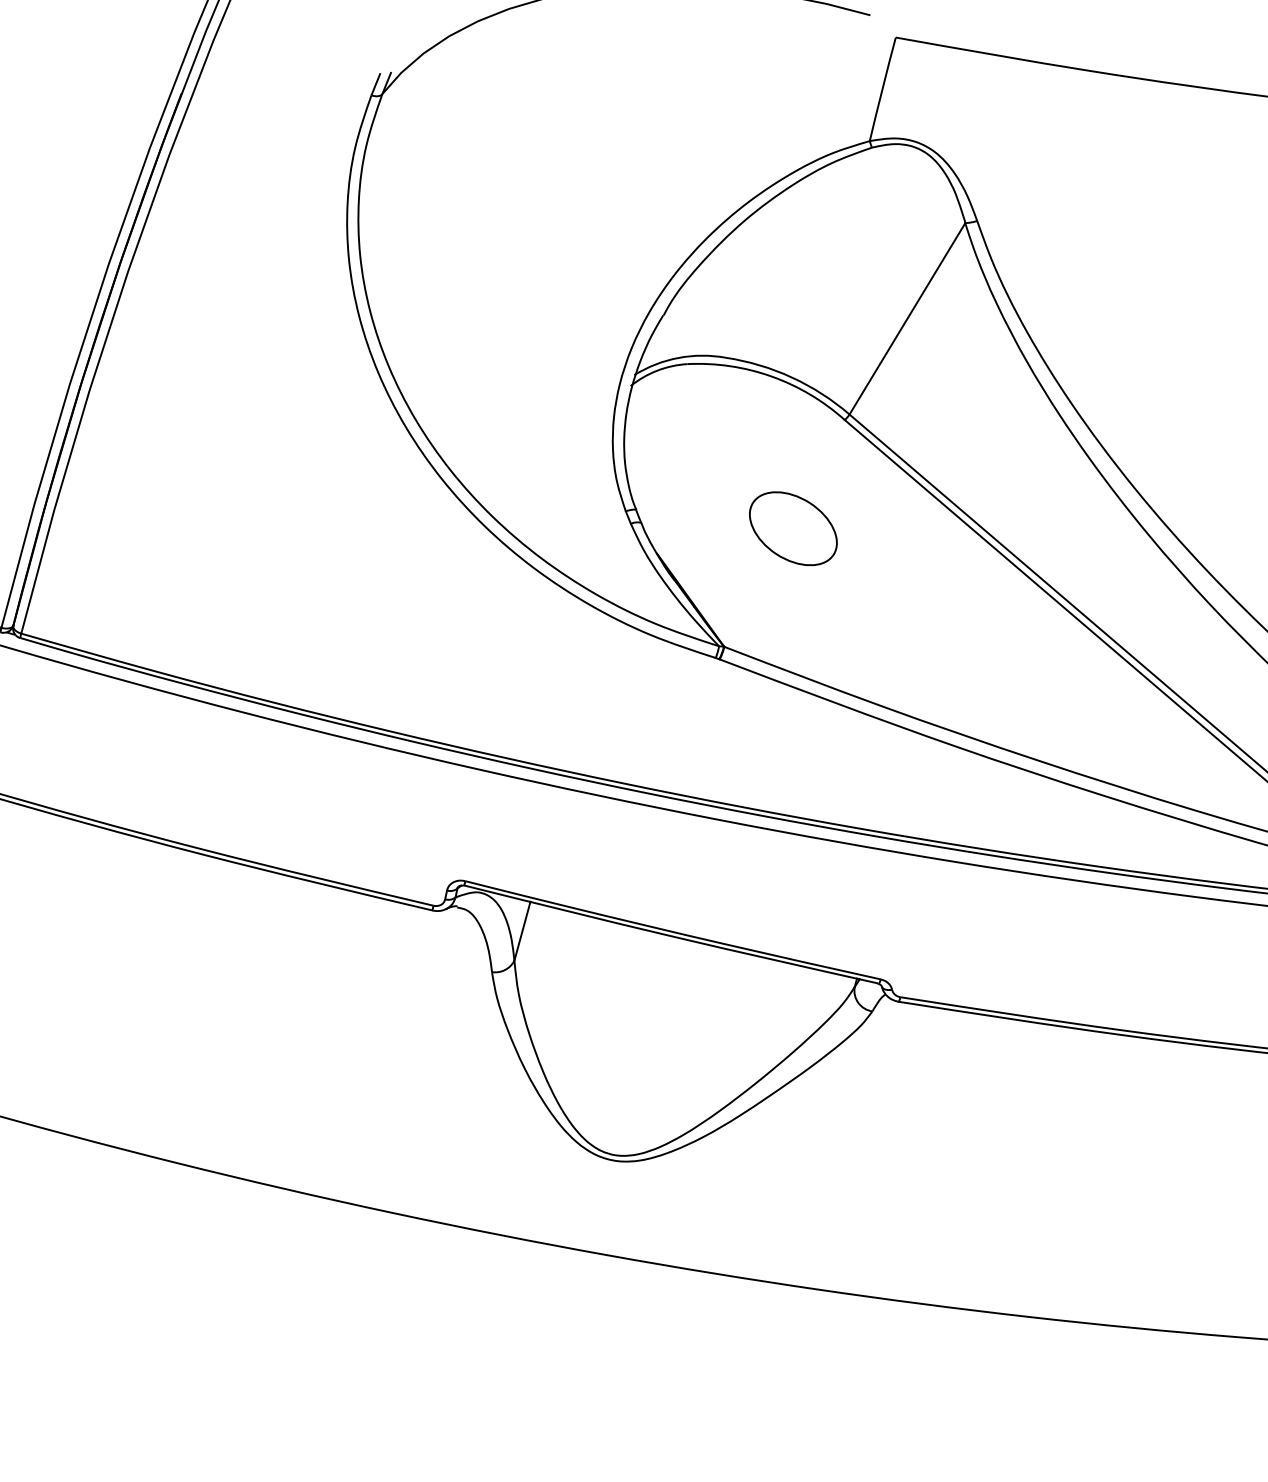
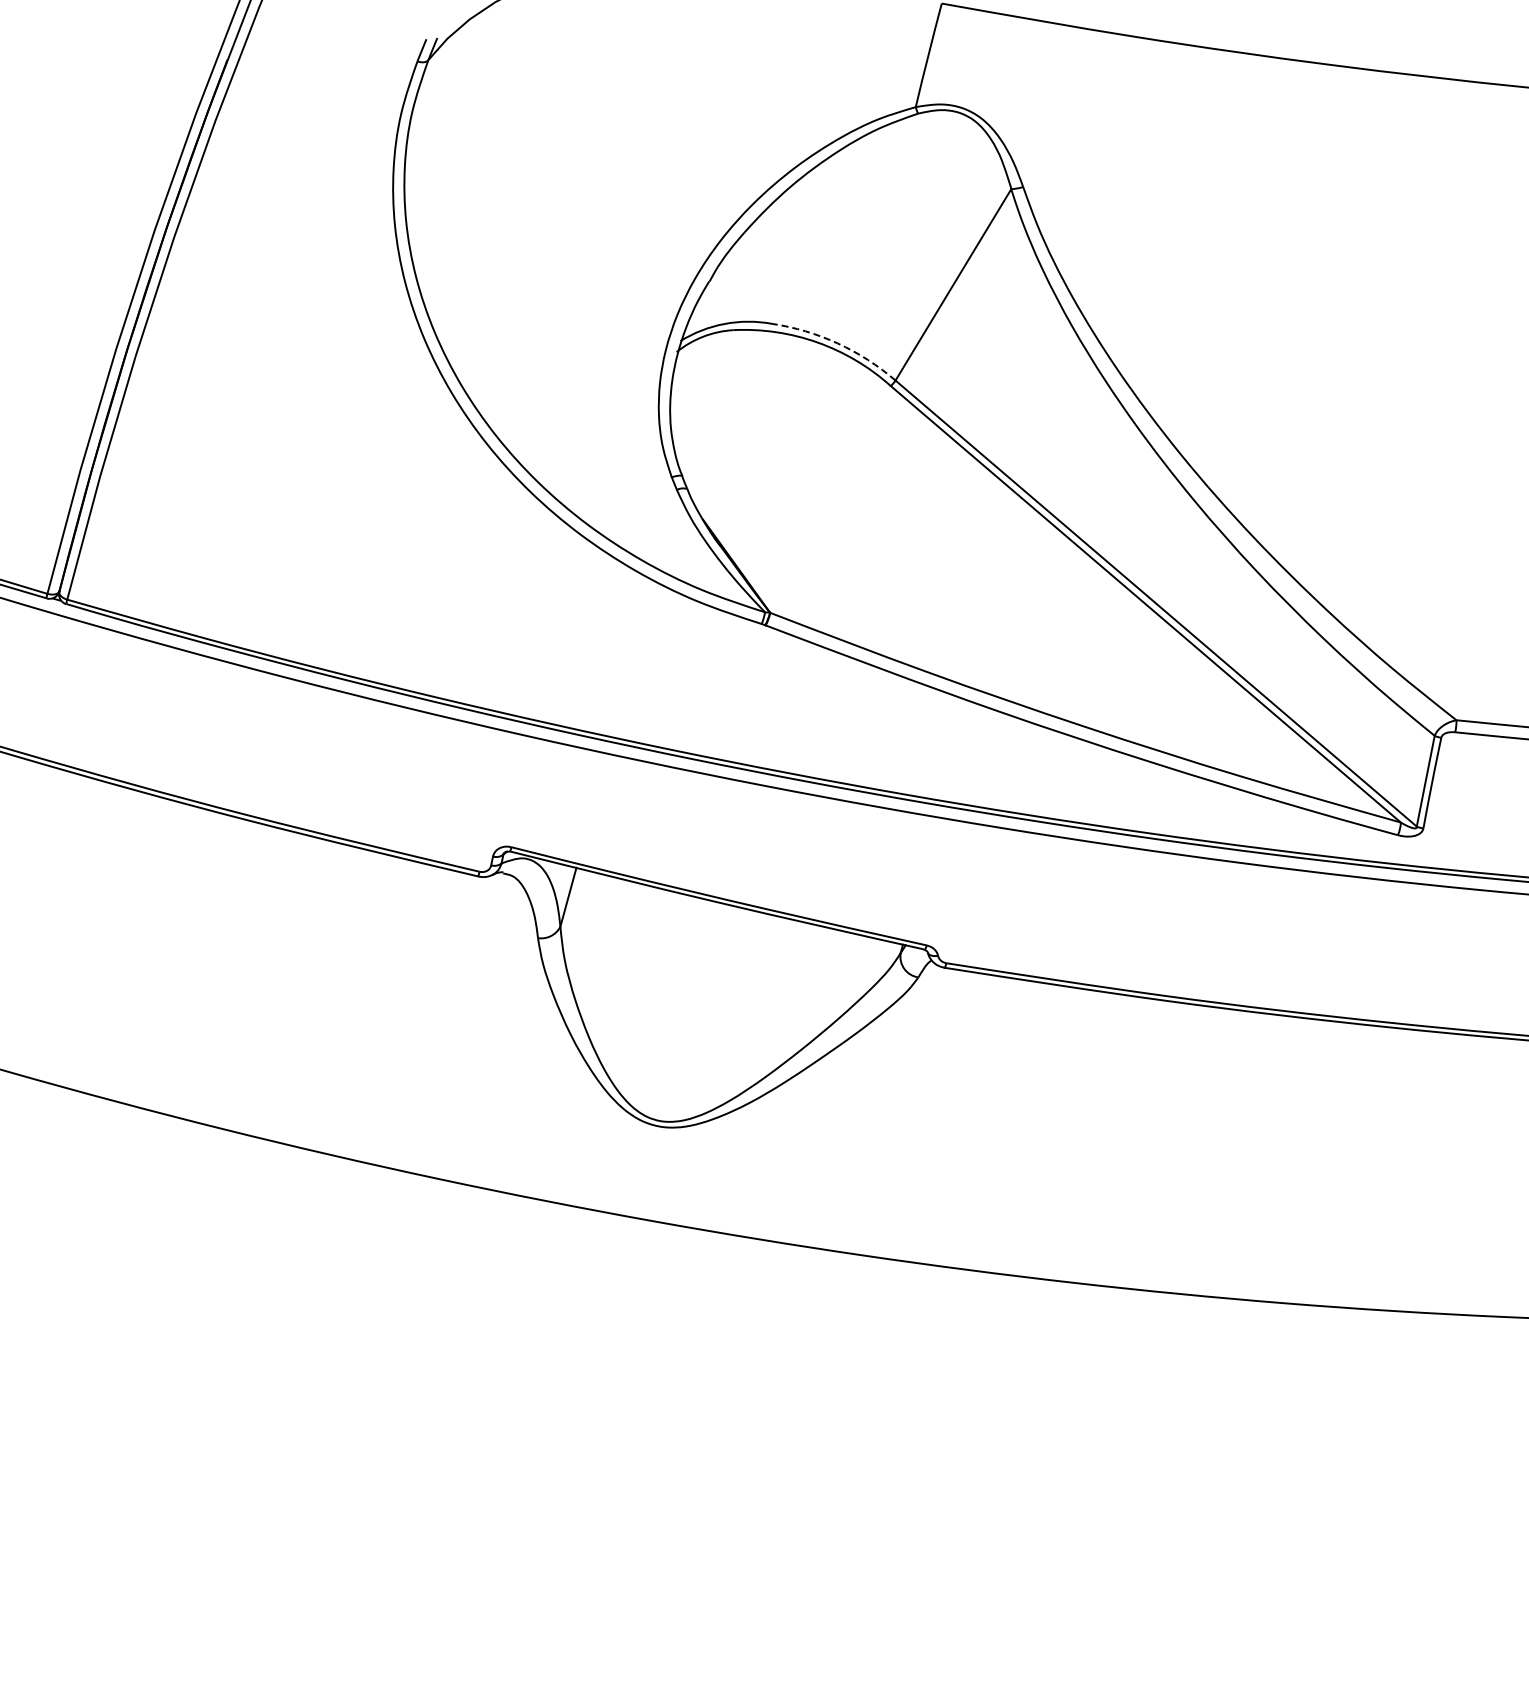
arc: (791, 377) -> (837, 343), solid -> dashed
part: (793, 528) -> (839, 494), removed

